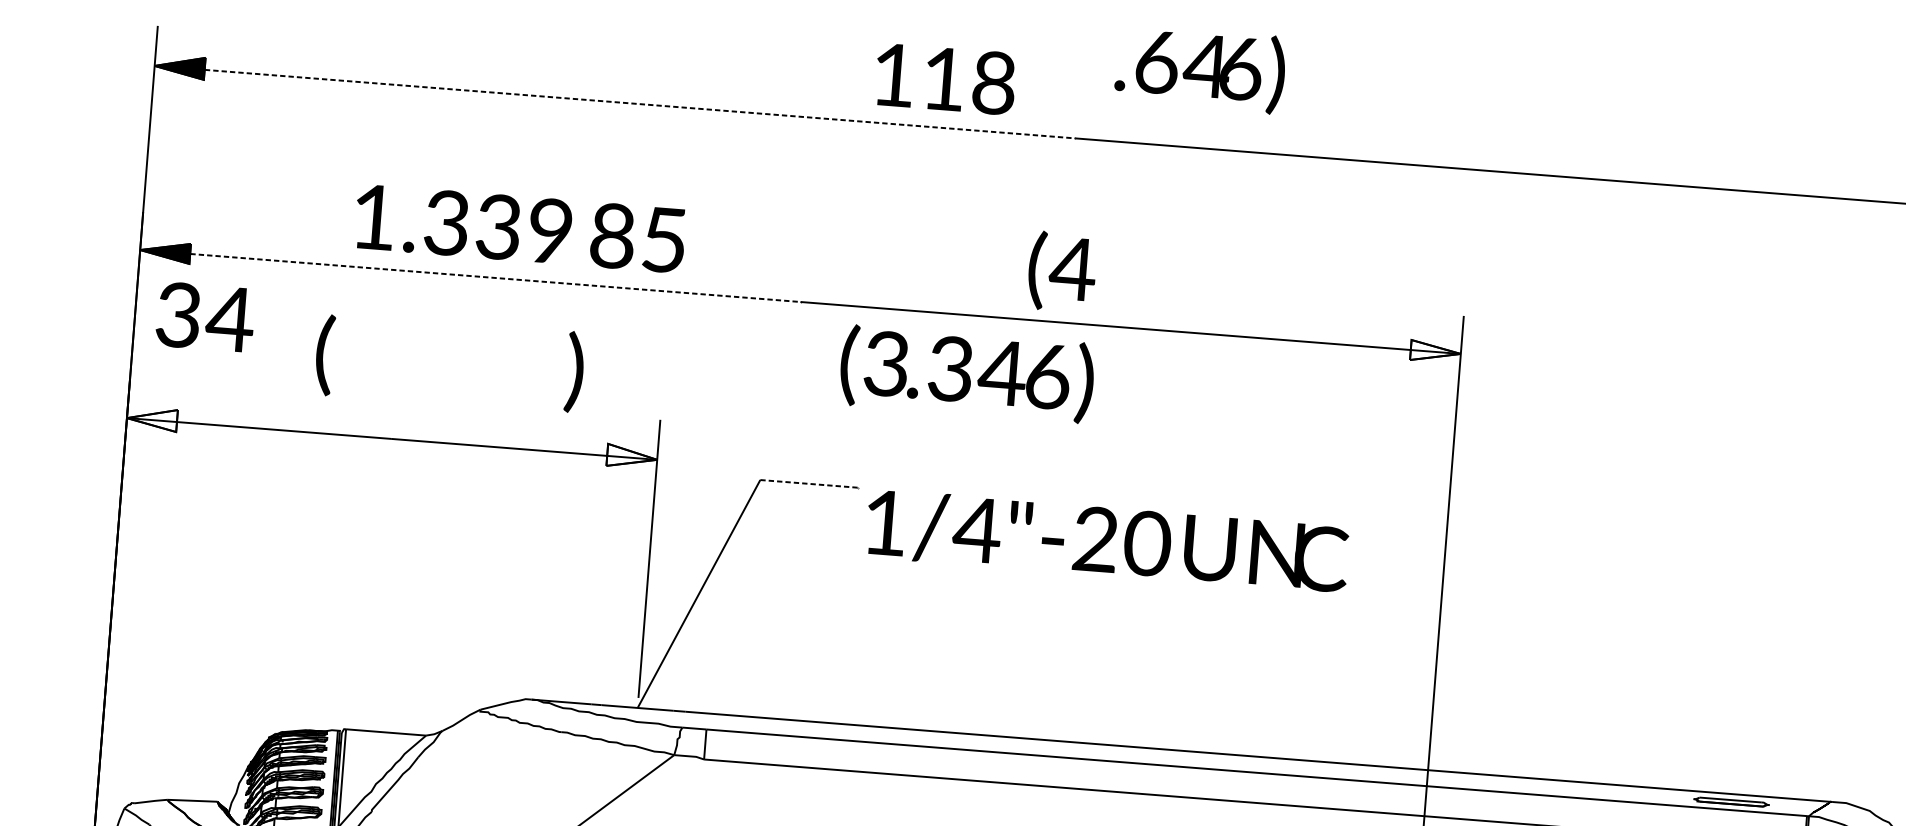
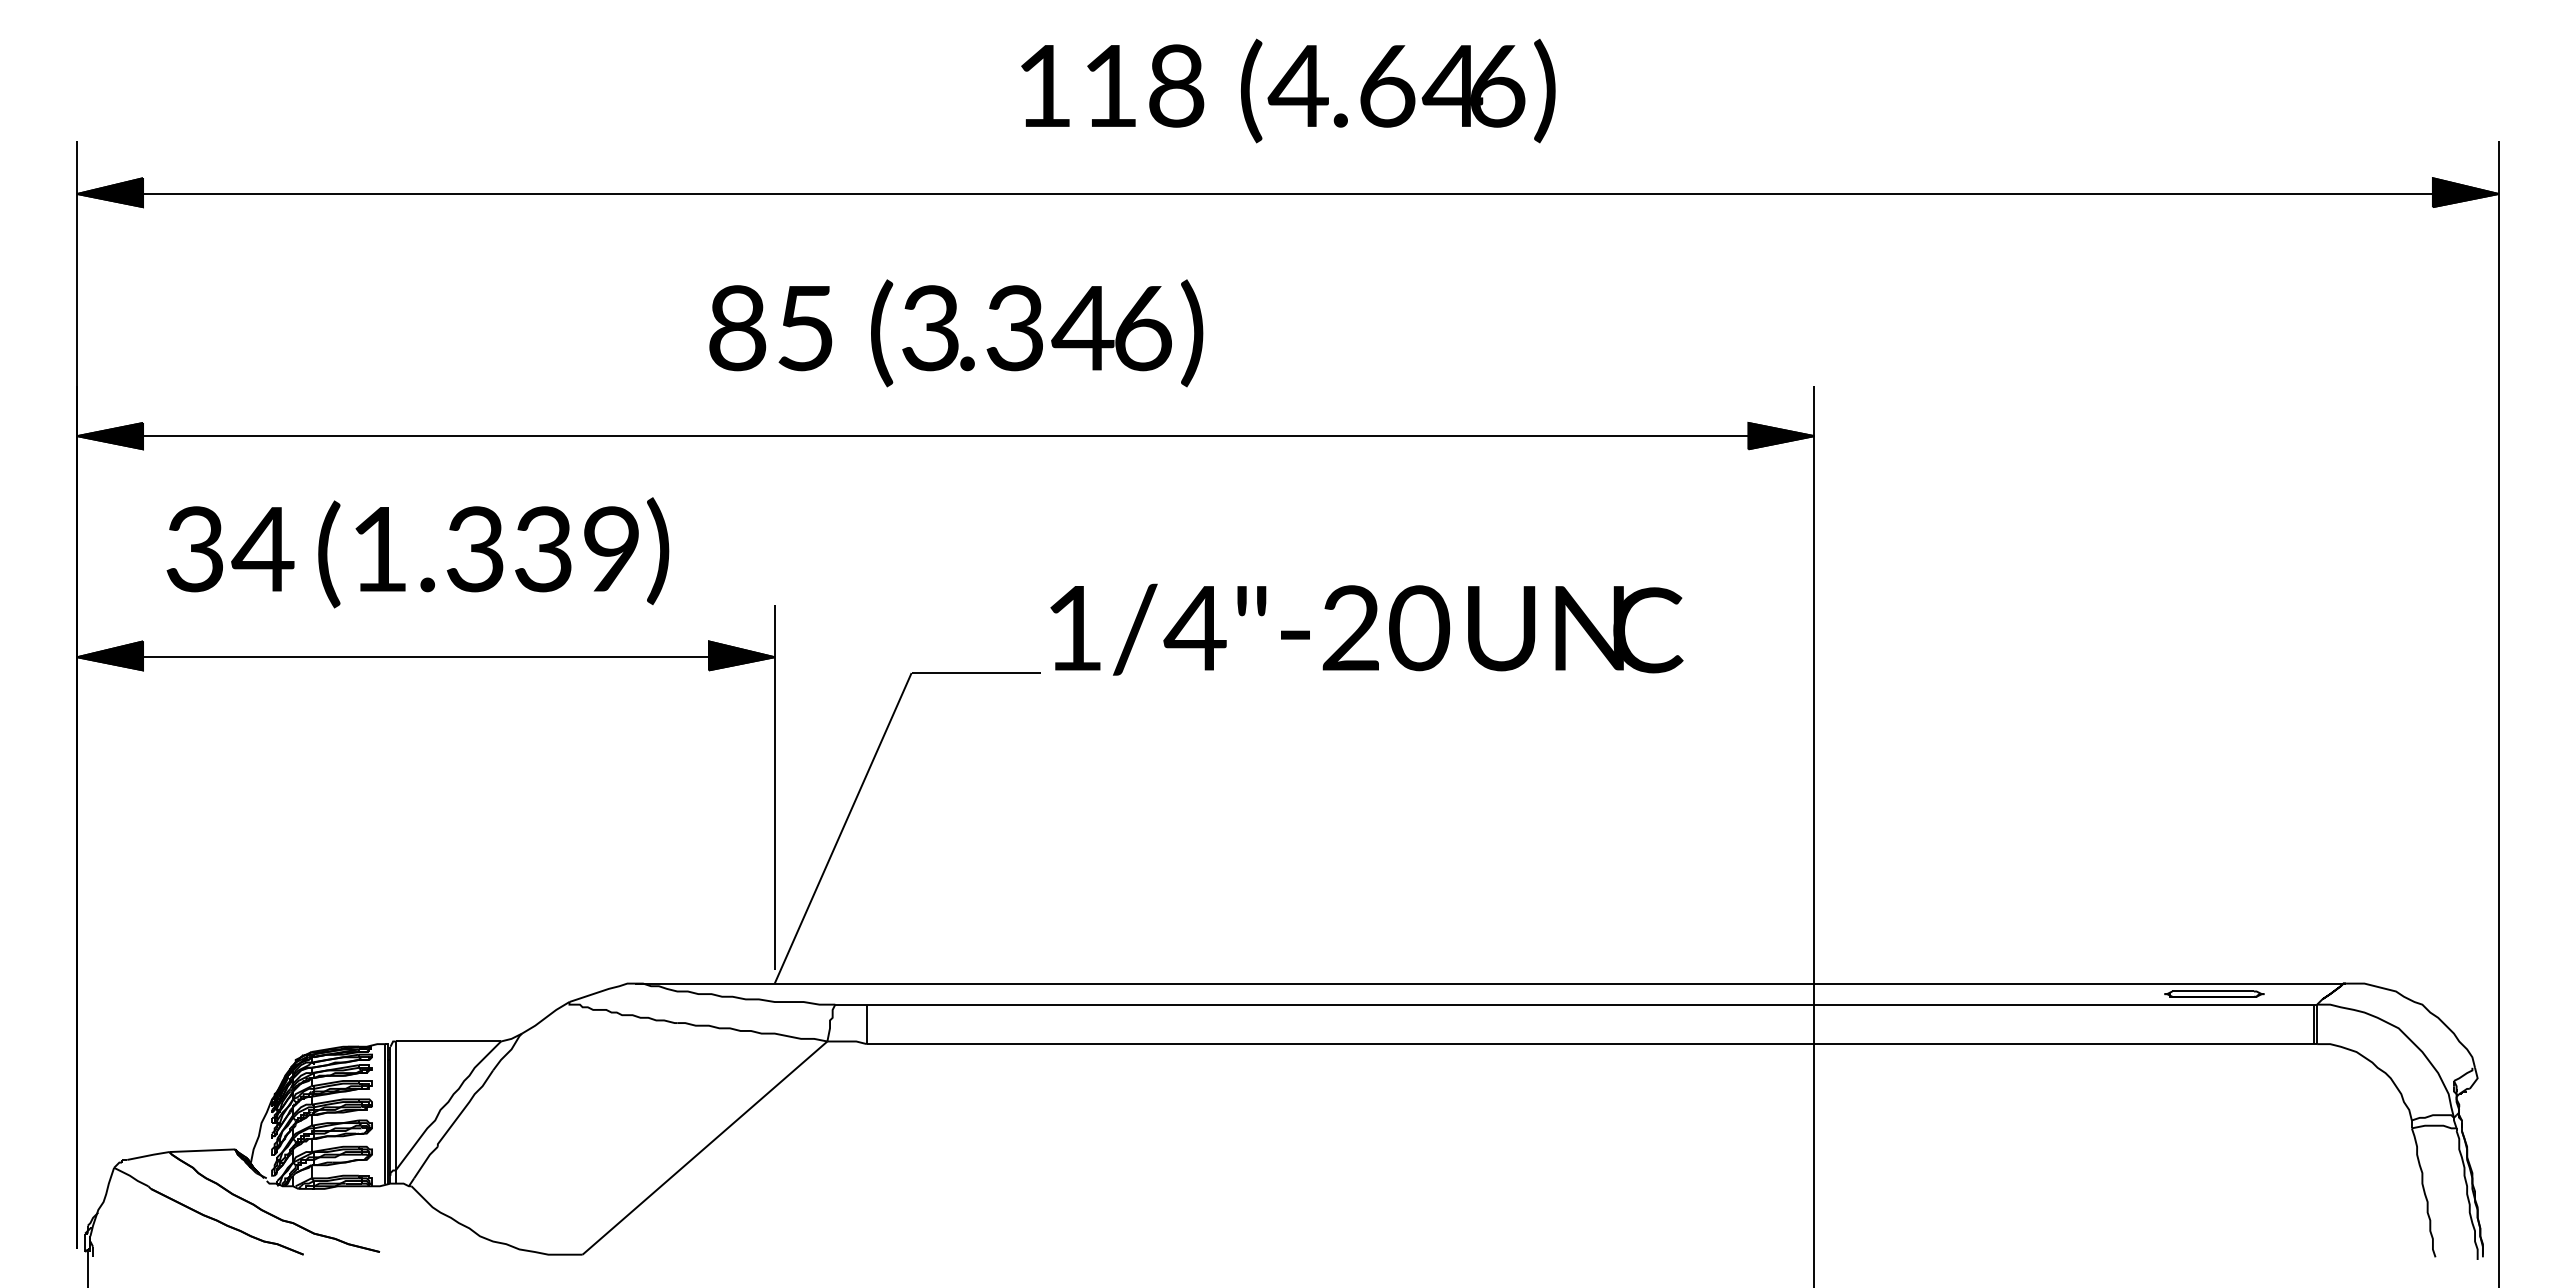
text: (945, 78) -> (1112, 85), moved
line: (615, 102) -> (683, 194), dashed -> solid
text: (462, 224) -> (496, 549), moved
text: (637, 238) -> (770, 328), moved
text: (1061, 271) -> (1284, 90), moved
line: (471, 276) -> (512, 436), dashed -> solid
text: (205, 317) -> (230, 549), moved
fill: (1435, 351) -> (1781, 435), added
text: (967, 374) -> (1037, 333), moved
fill: (152, 418) -> (110, 655), added
fill: (632, 456) -> (741, 655), added
line: (809, 484) -> (976, 673), dashed -> solid
text: (1107, 541) -> (1366, 629), moved

